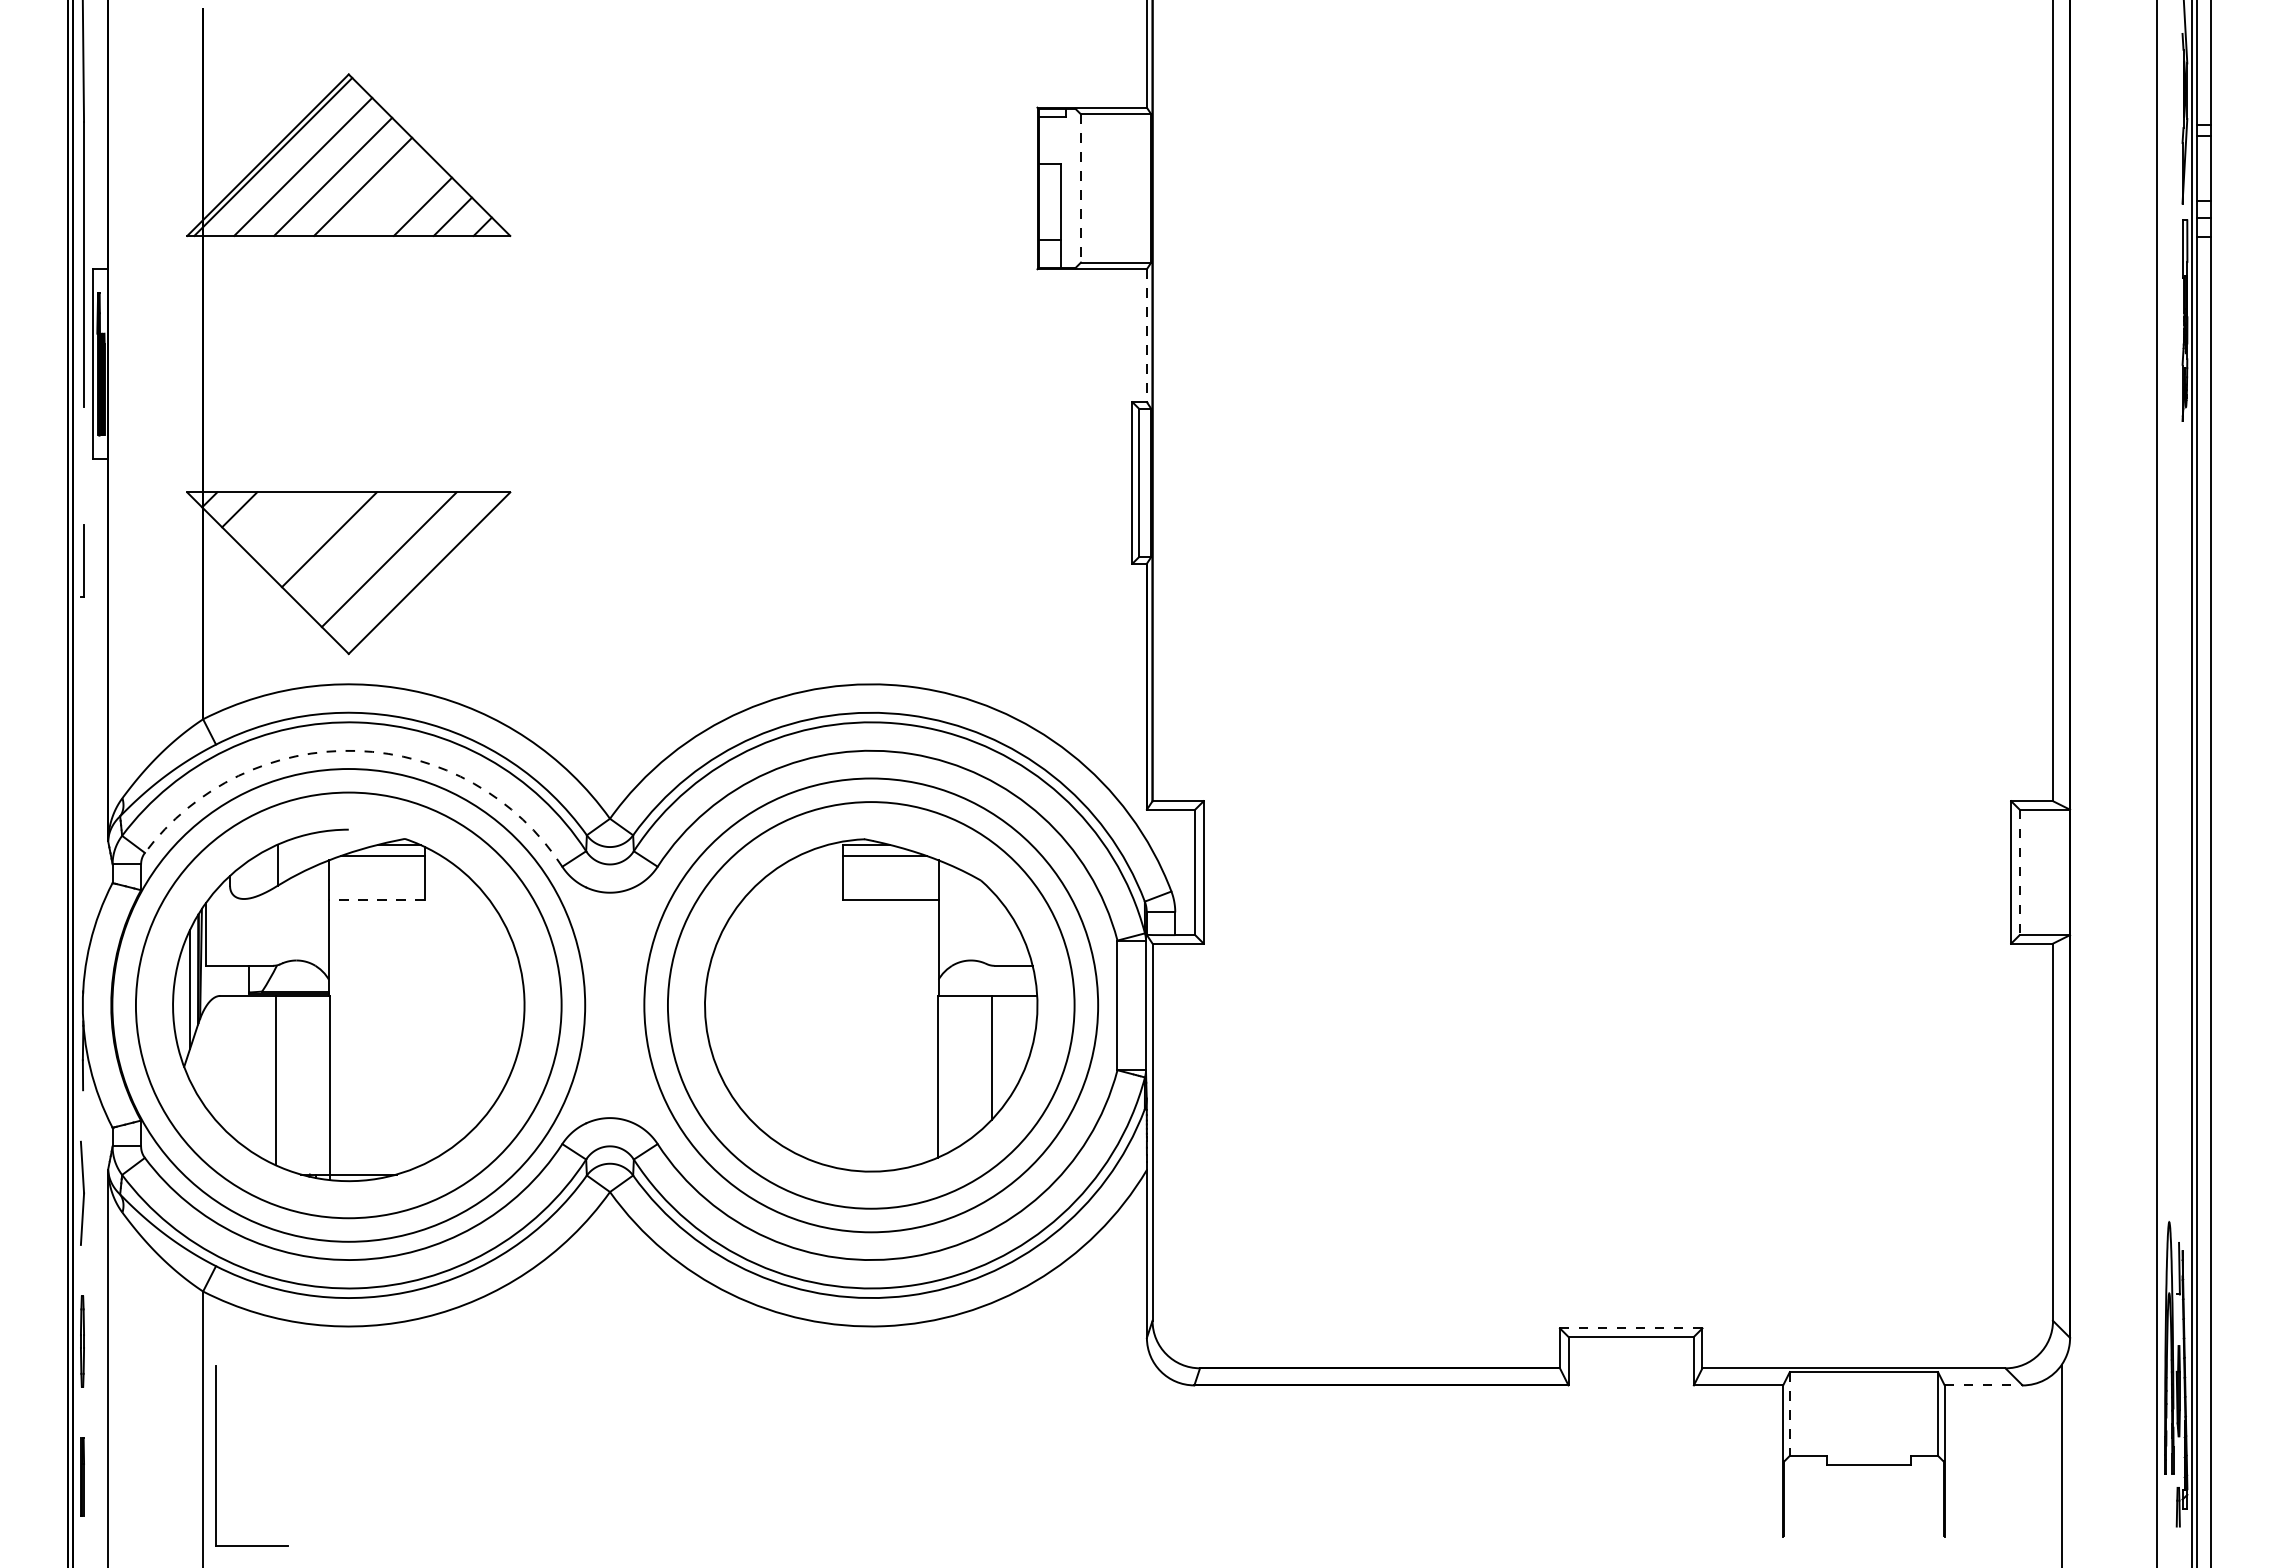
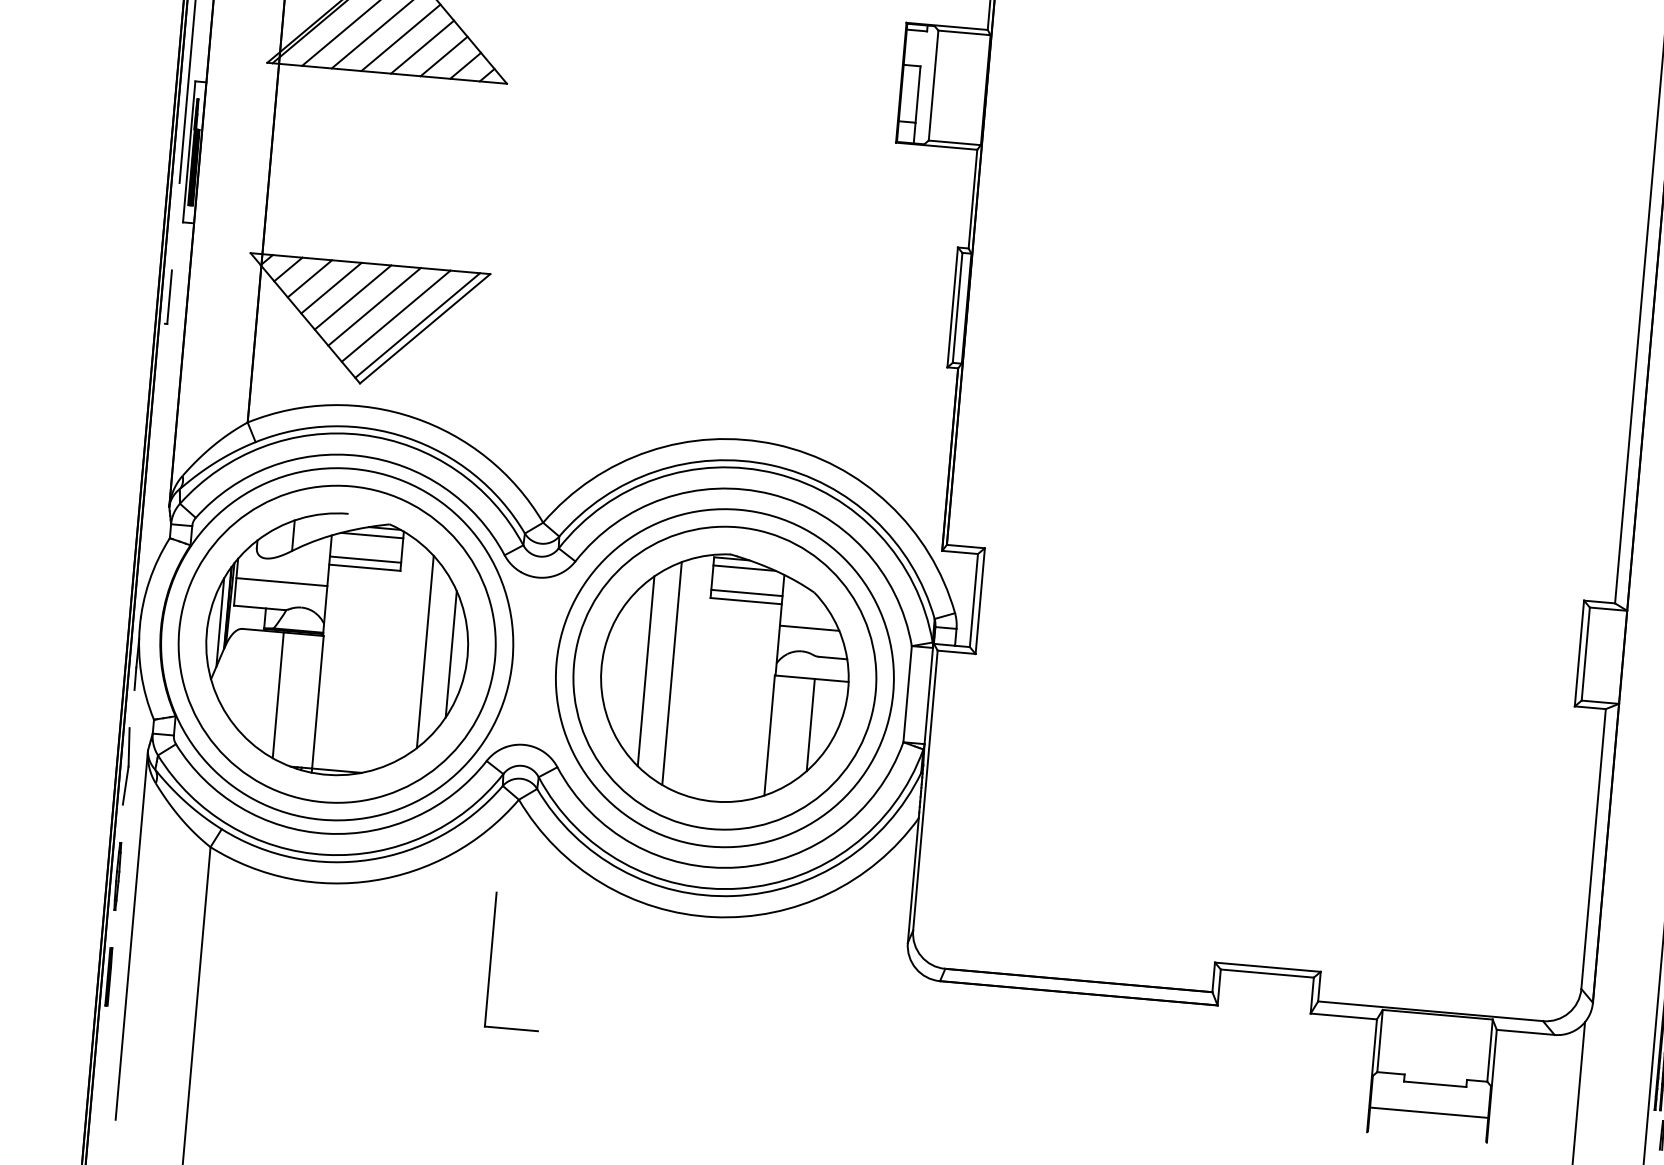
line: (1081, 188) -> (933, 85), dashed -> solid
line: (393, 196) -> (422, 46), added
line: (1146, 336) -> (972, 199), dashed -> solid
line: (269, 519) -> (309, 278), added
line: (299, 529) -> (331, 287), added
line: (358, 549) -> (374, 306), added
line: (418, 569) -> (417, 325), added
arc: (357, 750) -> (360, 455), dashed -> solid
line: (2019, 872) -> (1585, 654), dashed -> solid
line: (376, 888) -> (365, 559), added
line: (890, 888) -> (746, 592), added
line: (376, 899) -> (364, 567), dashed -> solid
line: (267, 928) -> (281, 581), added
line: (978, 928) -> (809, 628), added
line: (467, 1004) -> (425, 651), added
line: (502, 1005) -> (451, 654), added
line: (765, 1005) -> (646, 671), added
line: (800, 1005) -> (672, 673), added
line: (1630, 1328) -> (1267, 967), dashed -> solid
line: (1983, 1385) -> (1525, 1032), dashed -> solid
line: (1789, 1413) -> (1379, 1040), dashed -> solid
part: (216, 1455) -> (491, 959), moved
line: (1863, 1504) -> (1428, 1112), added

